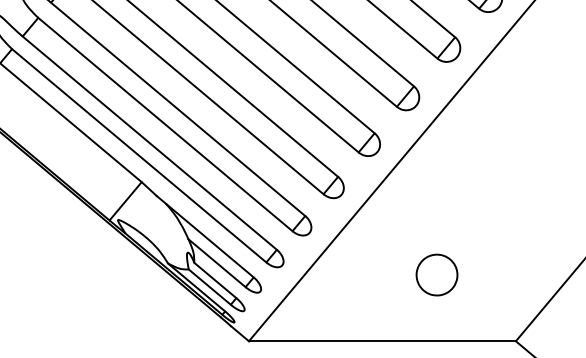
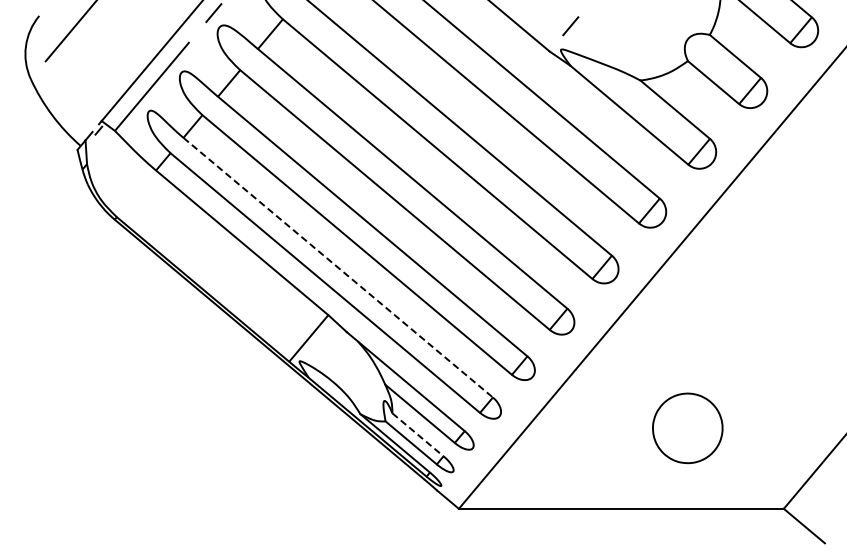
line: (150, 143) -> (338, 267), solid -> dashed
part: (436, 274) -> (687, 427), size x1.4
line: (215, 281) -> (418, 435), solid -> dashed

